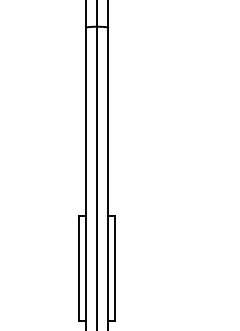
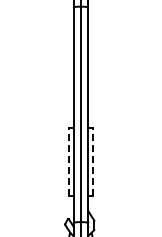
line: (79, 268) -> (69, 162), solid -> dashed
line: (115, 268) -> (92, 162), solid -> dashed

